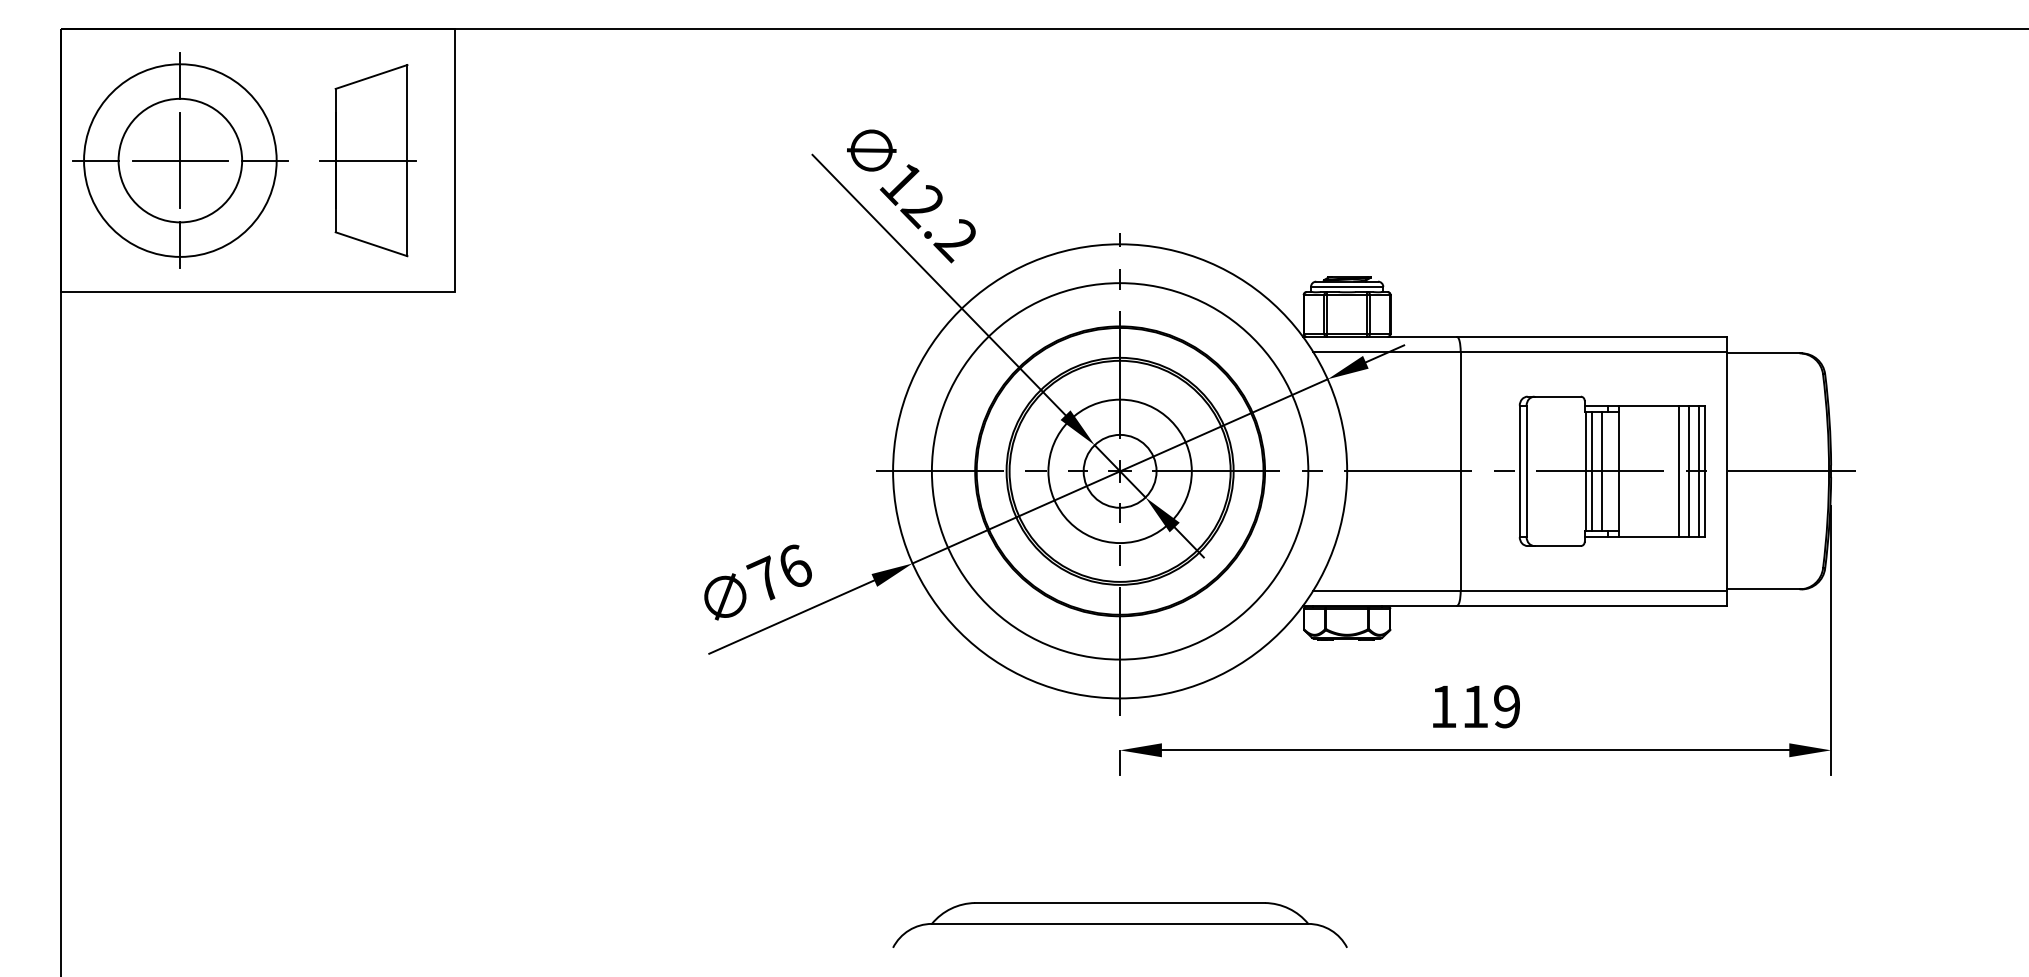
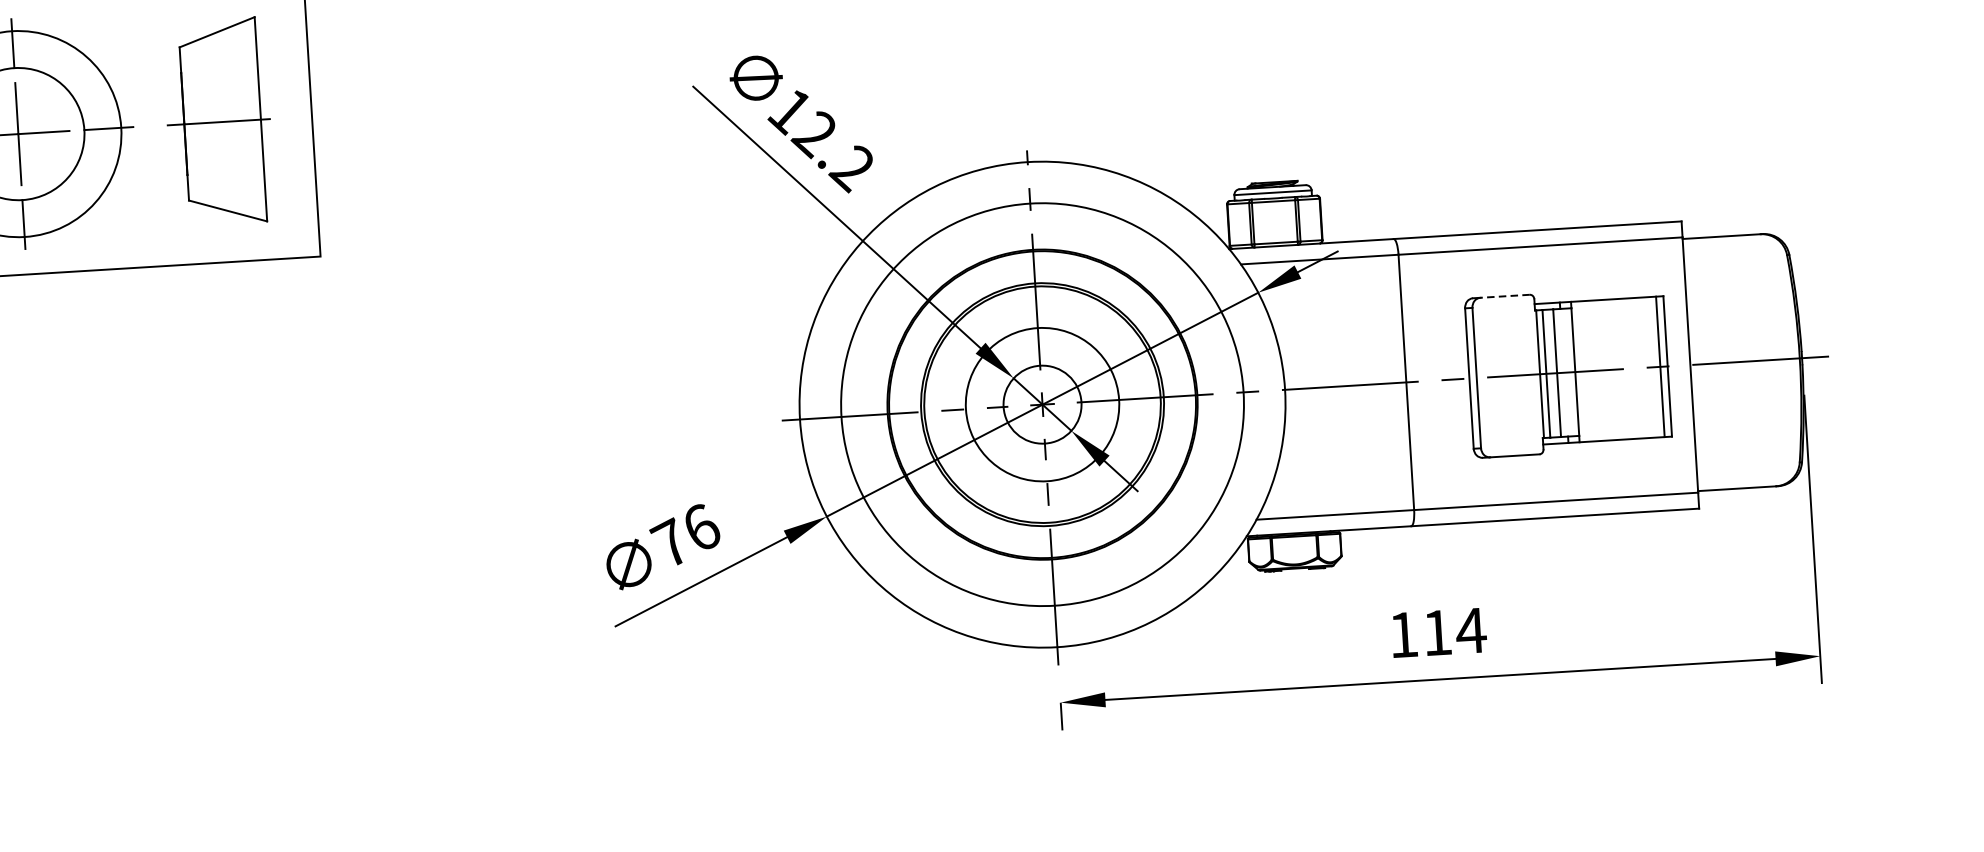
line: (1557, 396) -> (1504, 296), solid -> dashed
line: (1679, 471) -> (1640, 368), removed
line: (1689, 471) -> (1650, 367), removed
text: (1506, 706) -> (1470, 630), 119 -> 114

